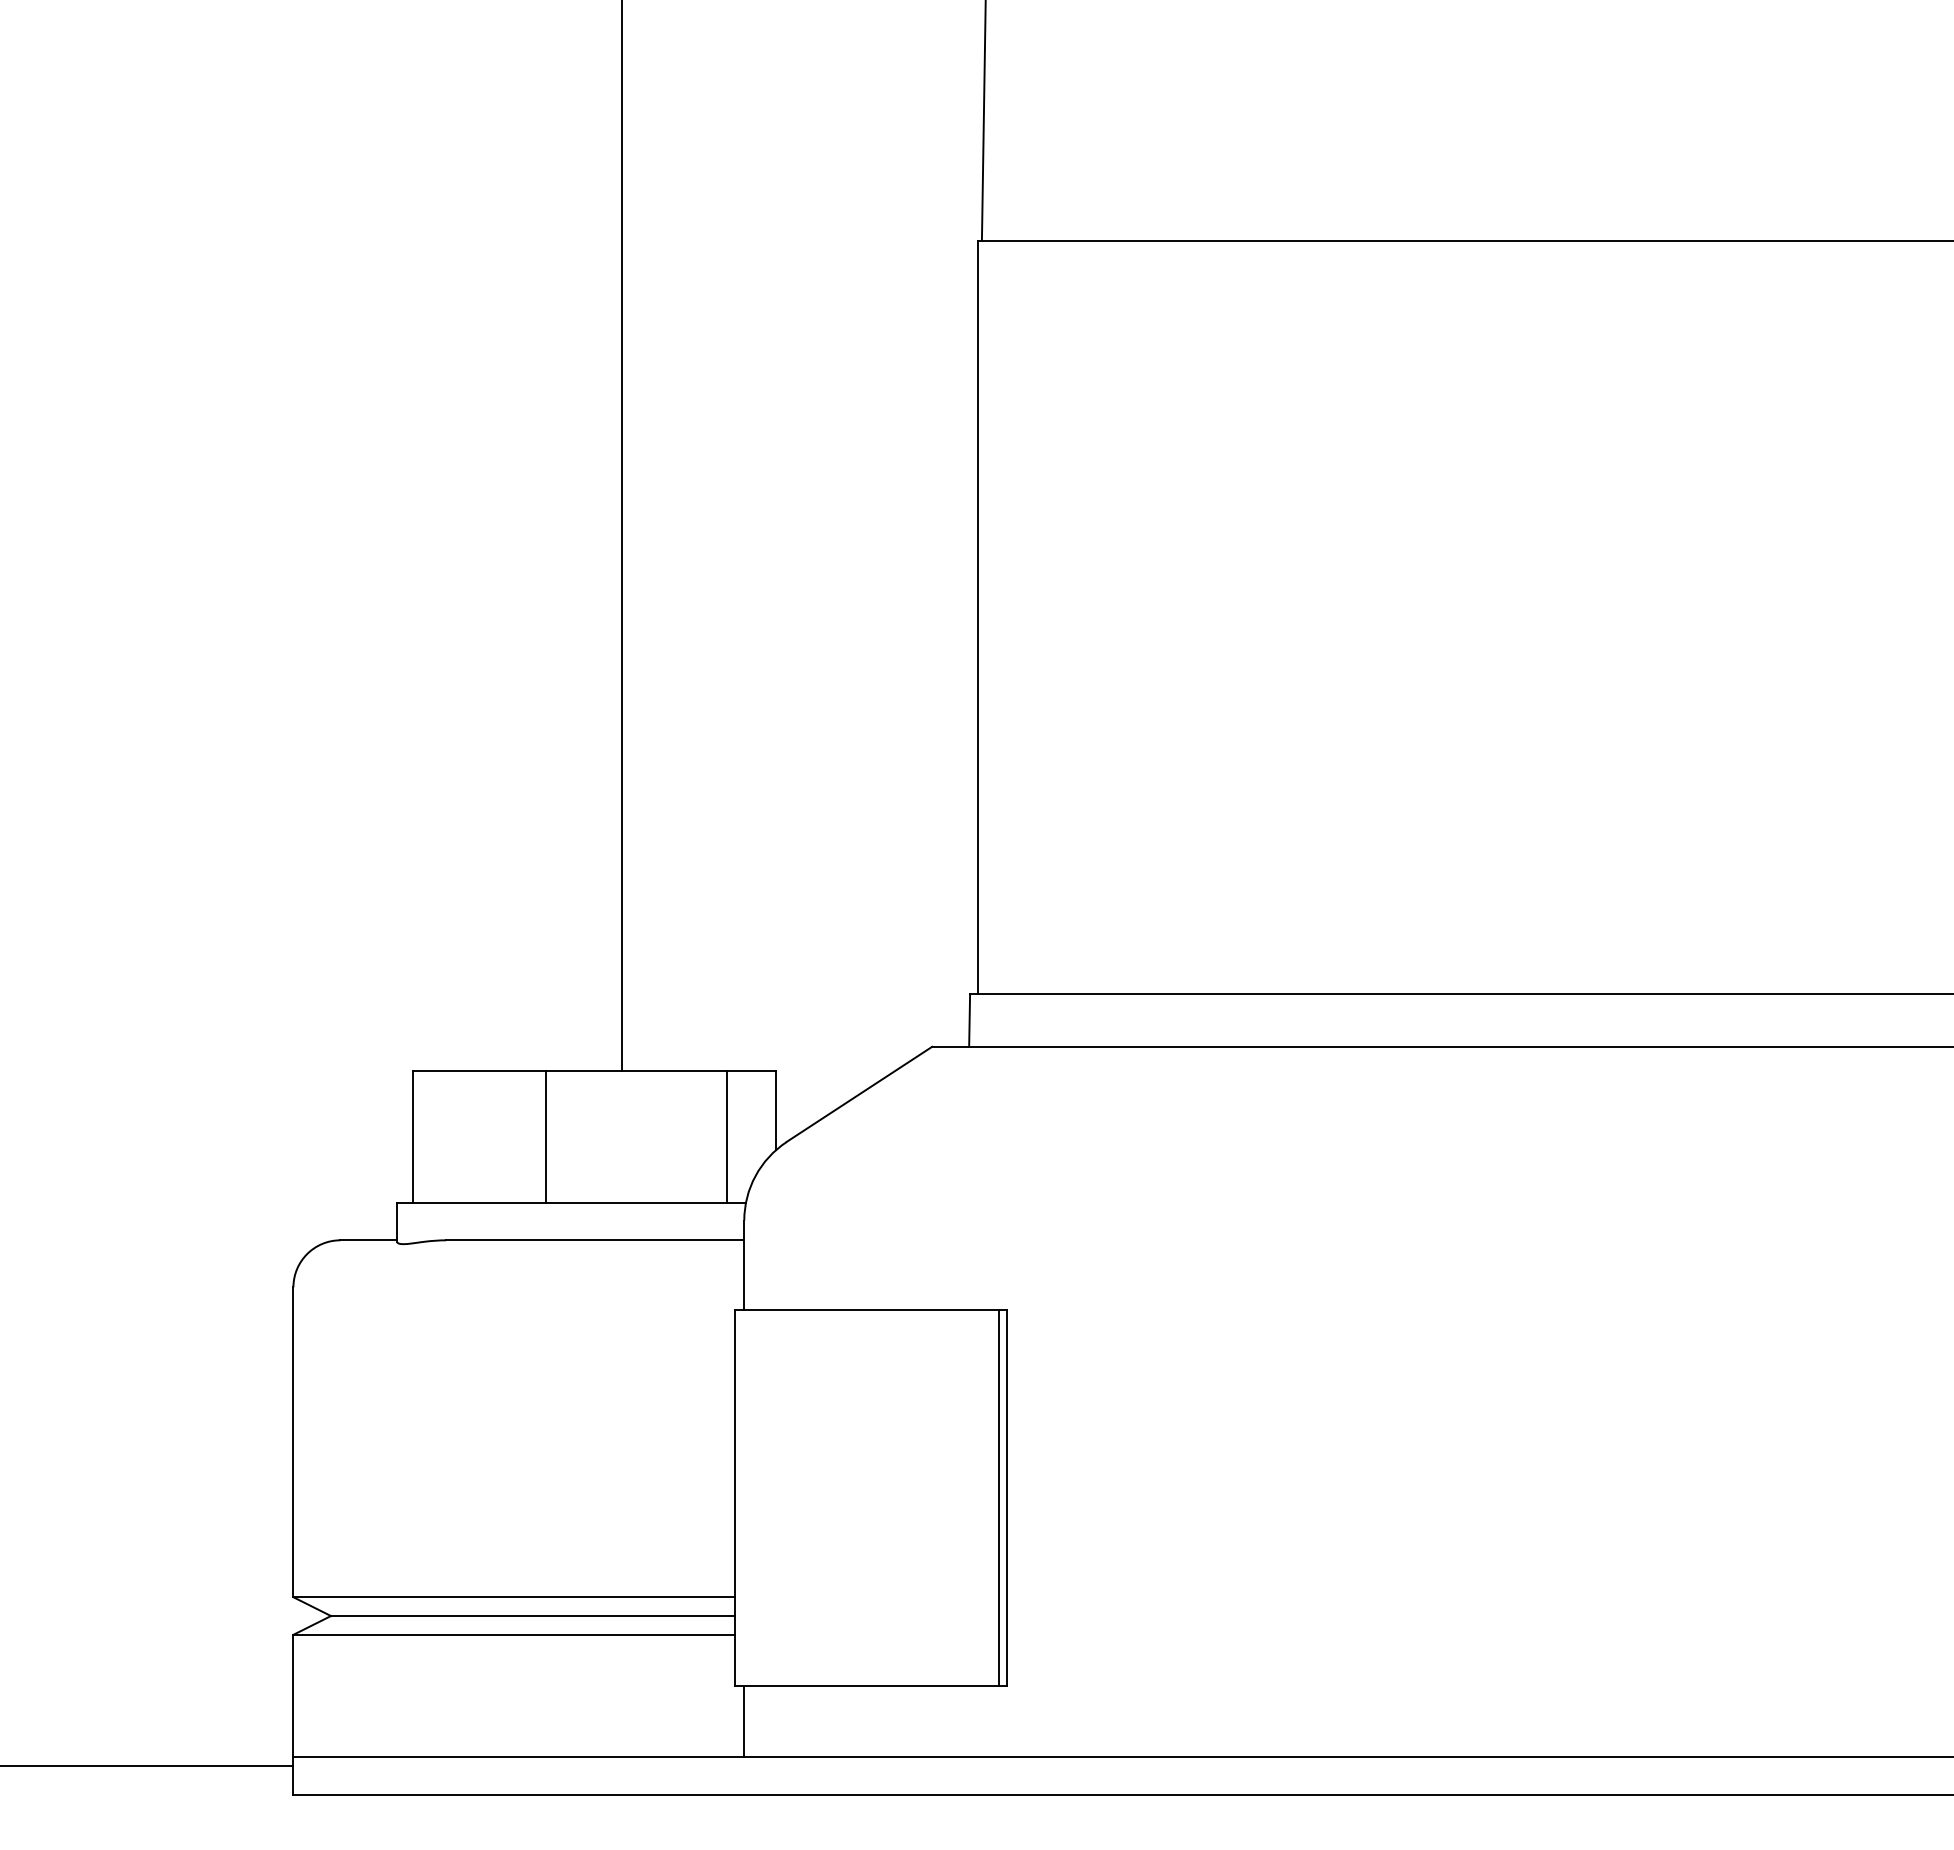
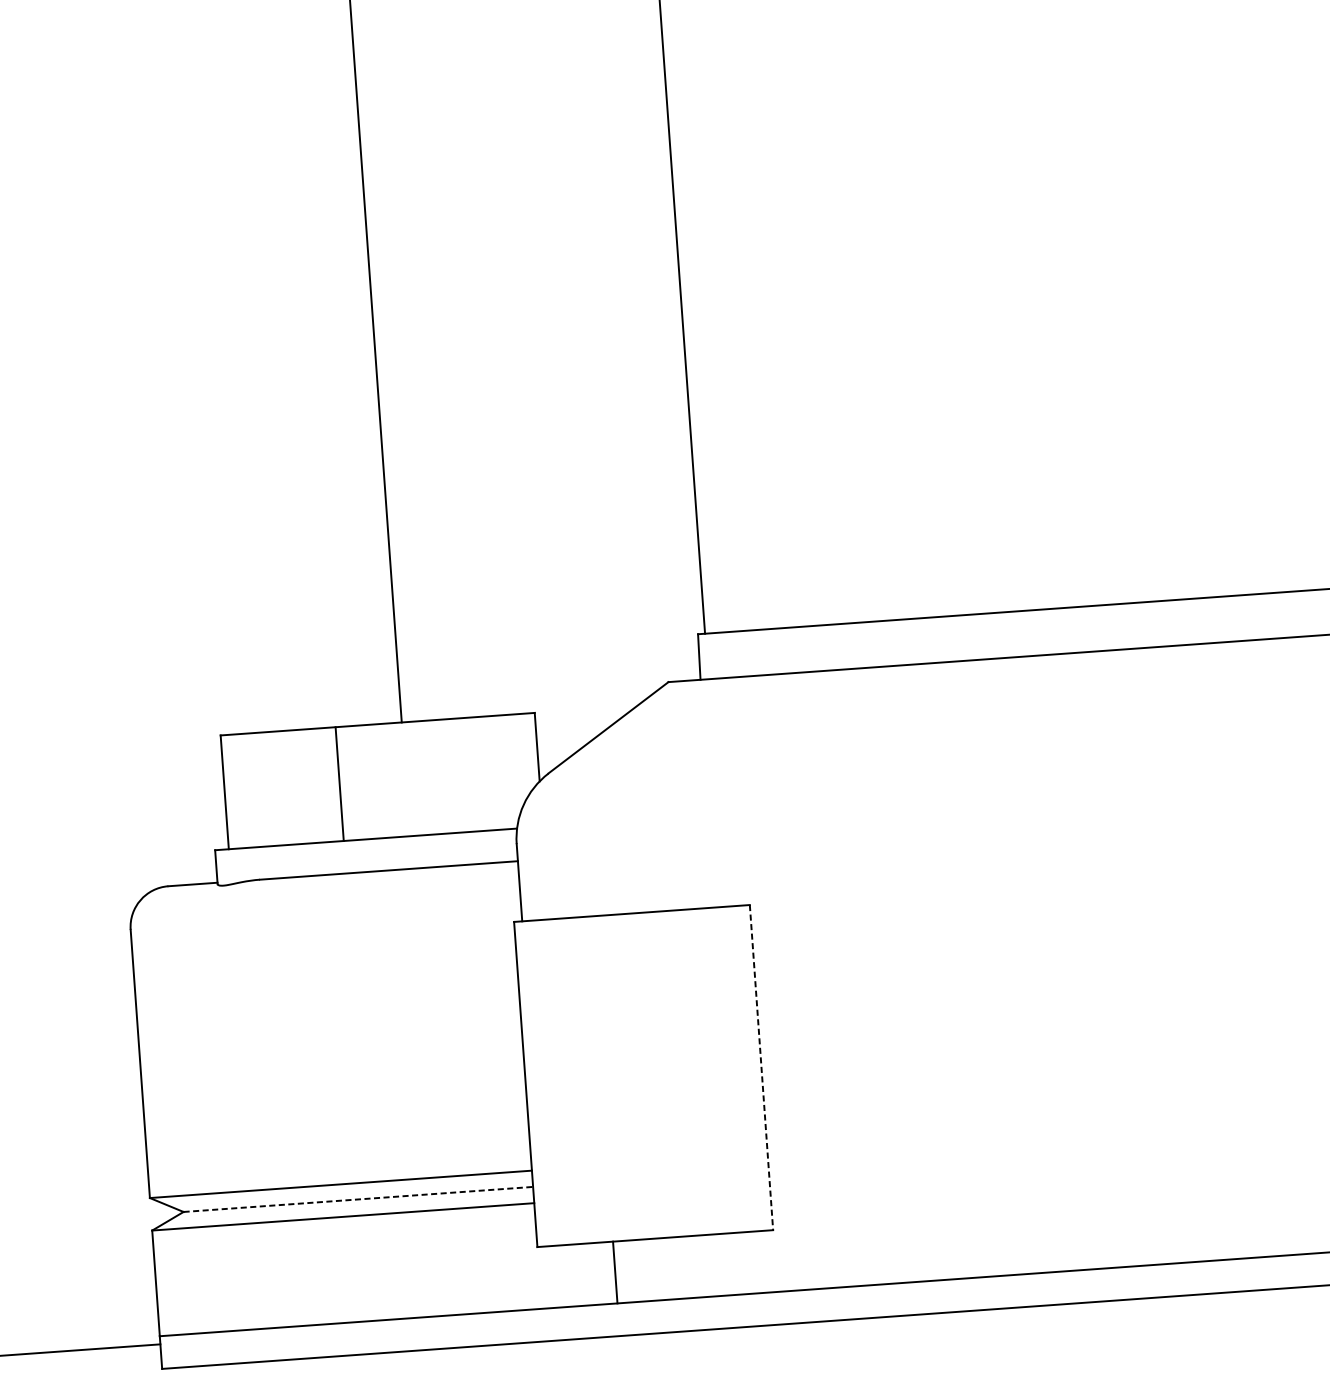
line: (727, 1136) -> (496, 772), removed
line: (999, 1497) -> (754, 1067), removed
line: (1007, 1497) -> (761, 1067), solid -> dashed
line: (532, 1616) -> (357, 1199), solid -> dashed
line: (744, 1720) -> (615, 1271), moved

